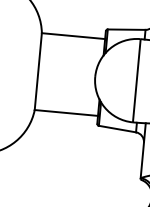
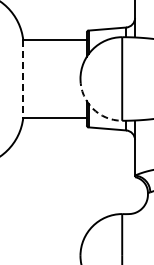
line: (38, 71) -> (23, 78), solid -> dashed
arc: (104, 107) -> (92, 108), solid -> dashed

